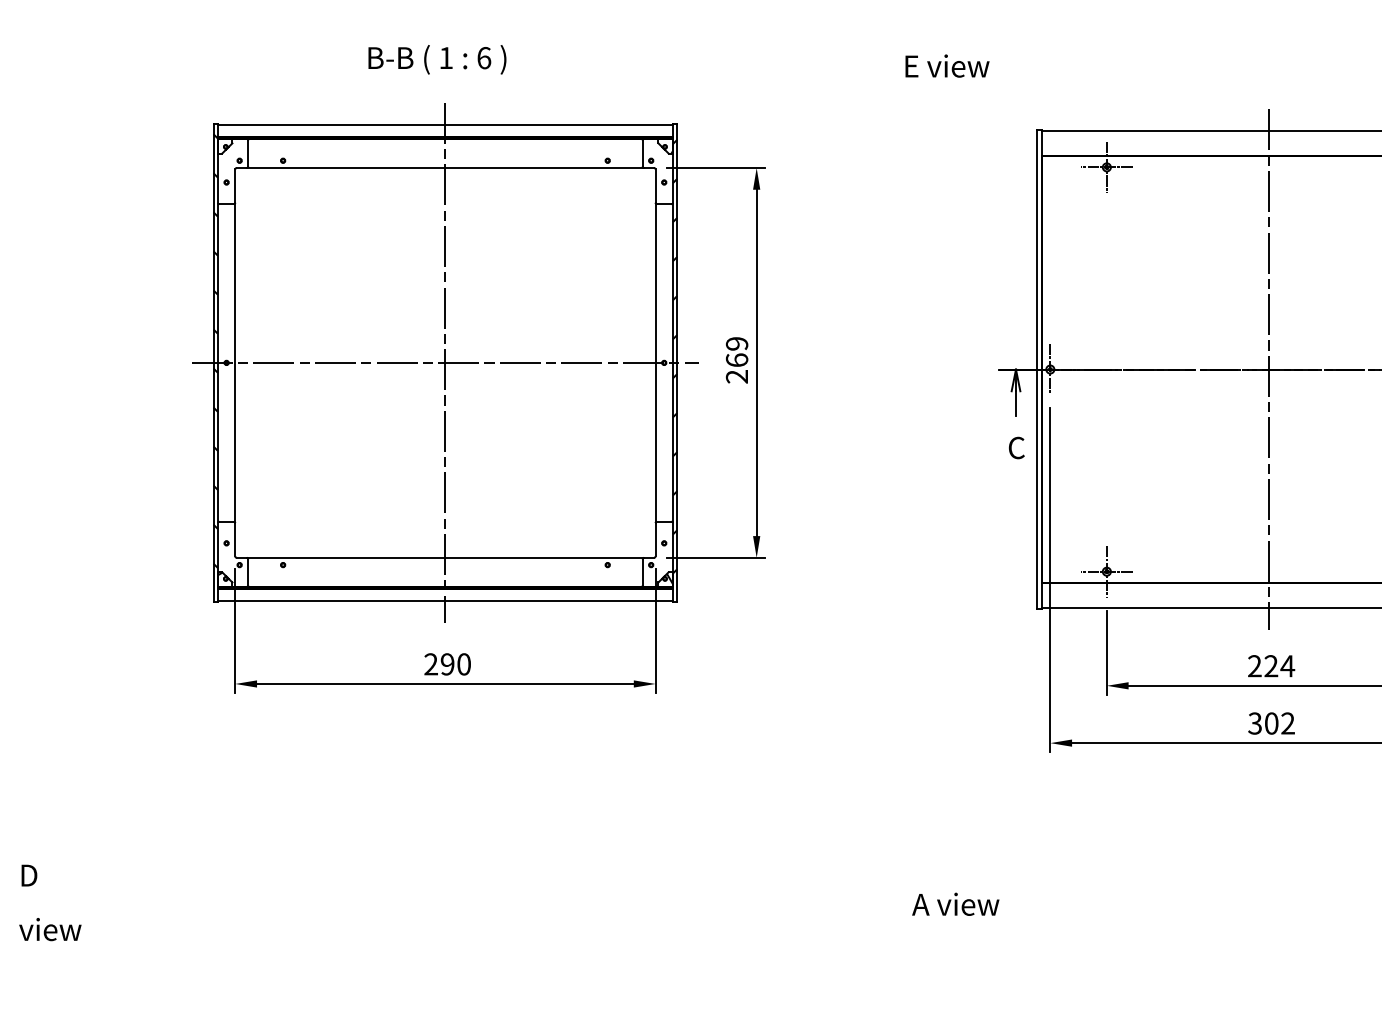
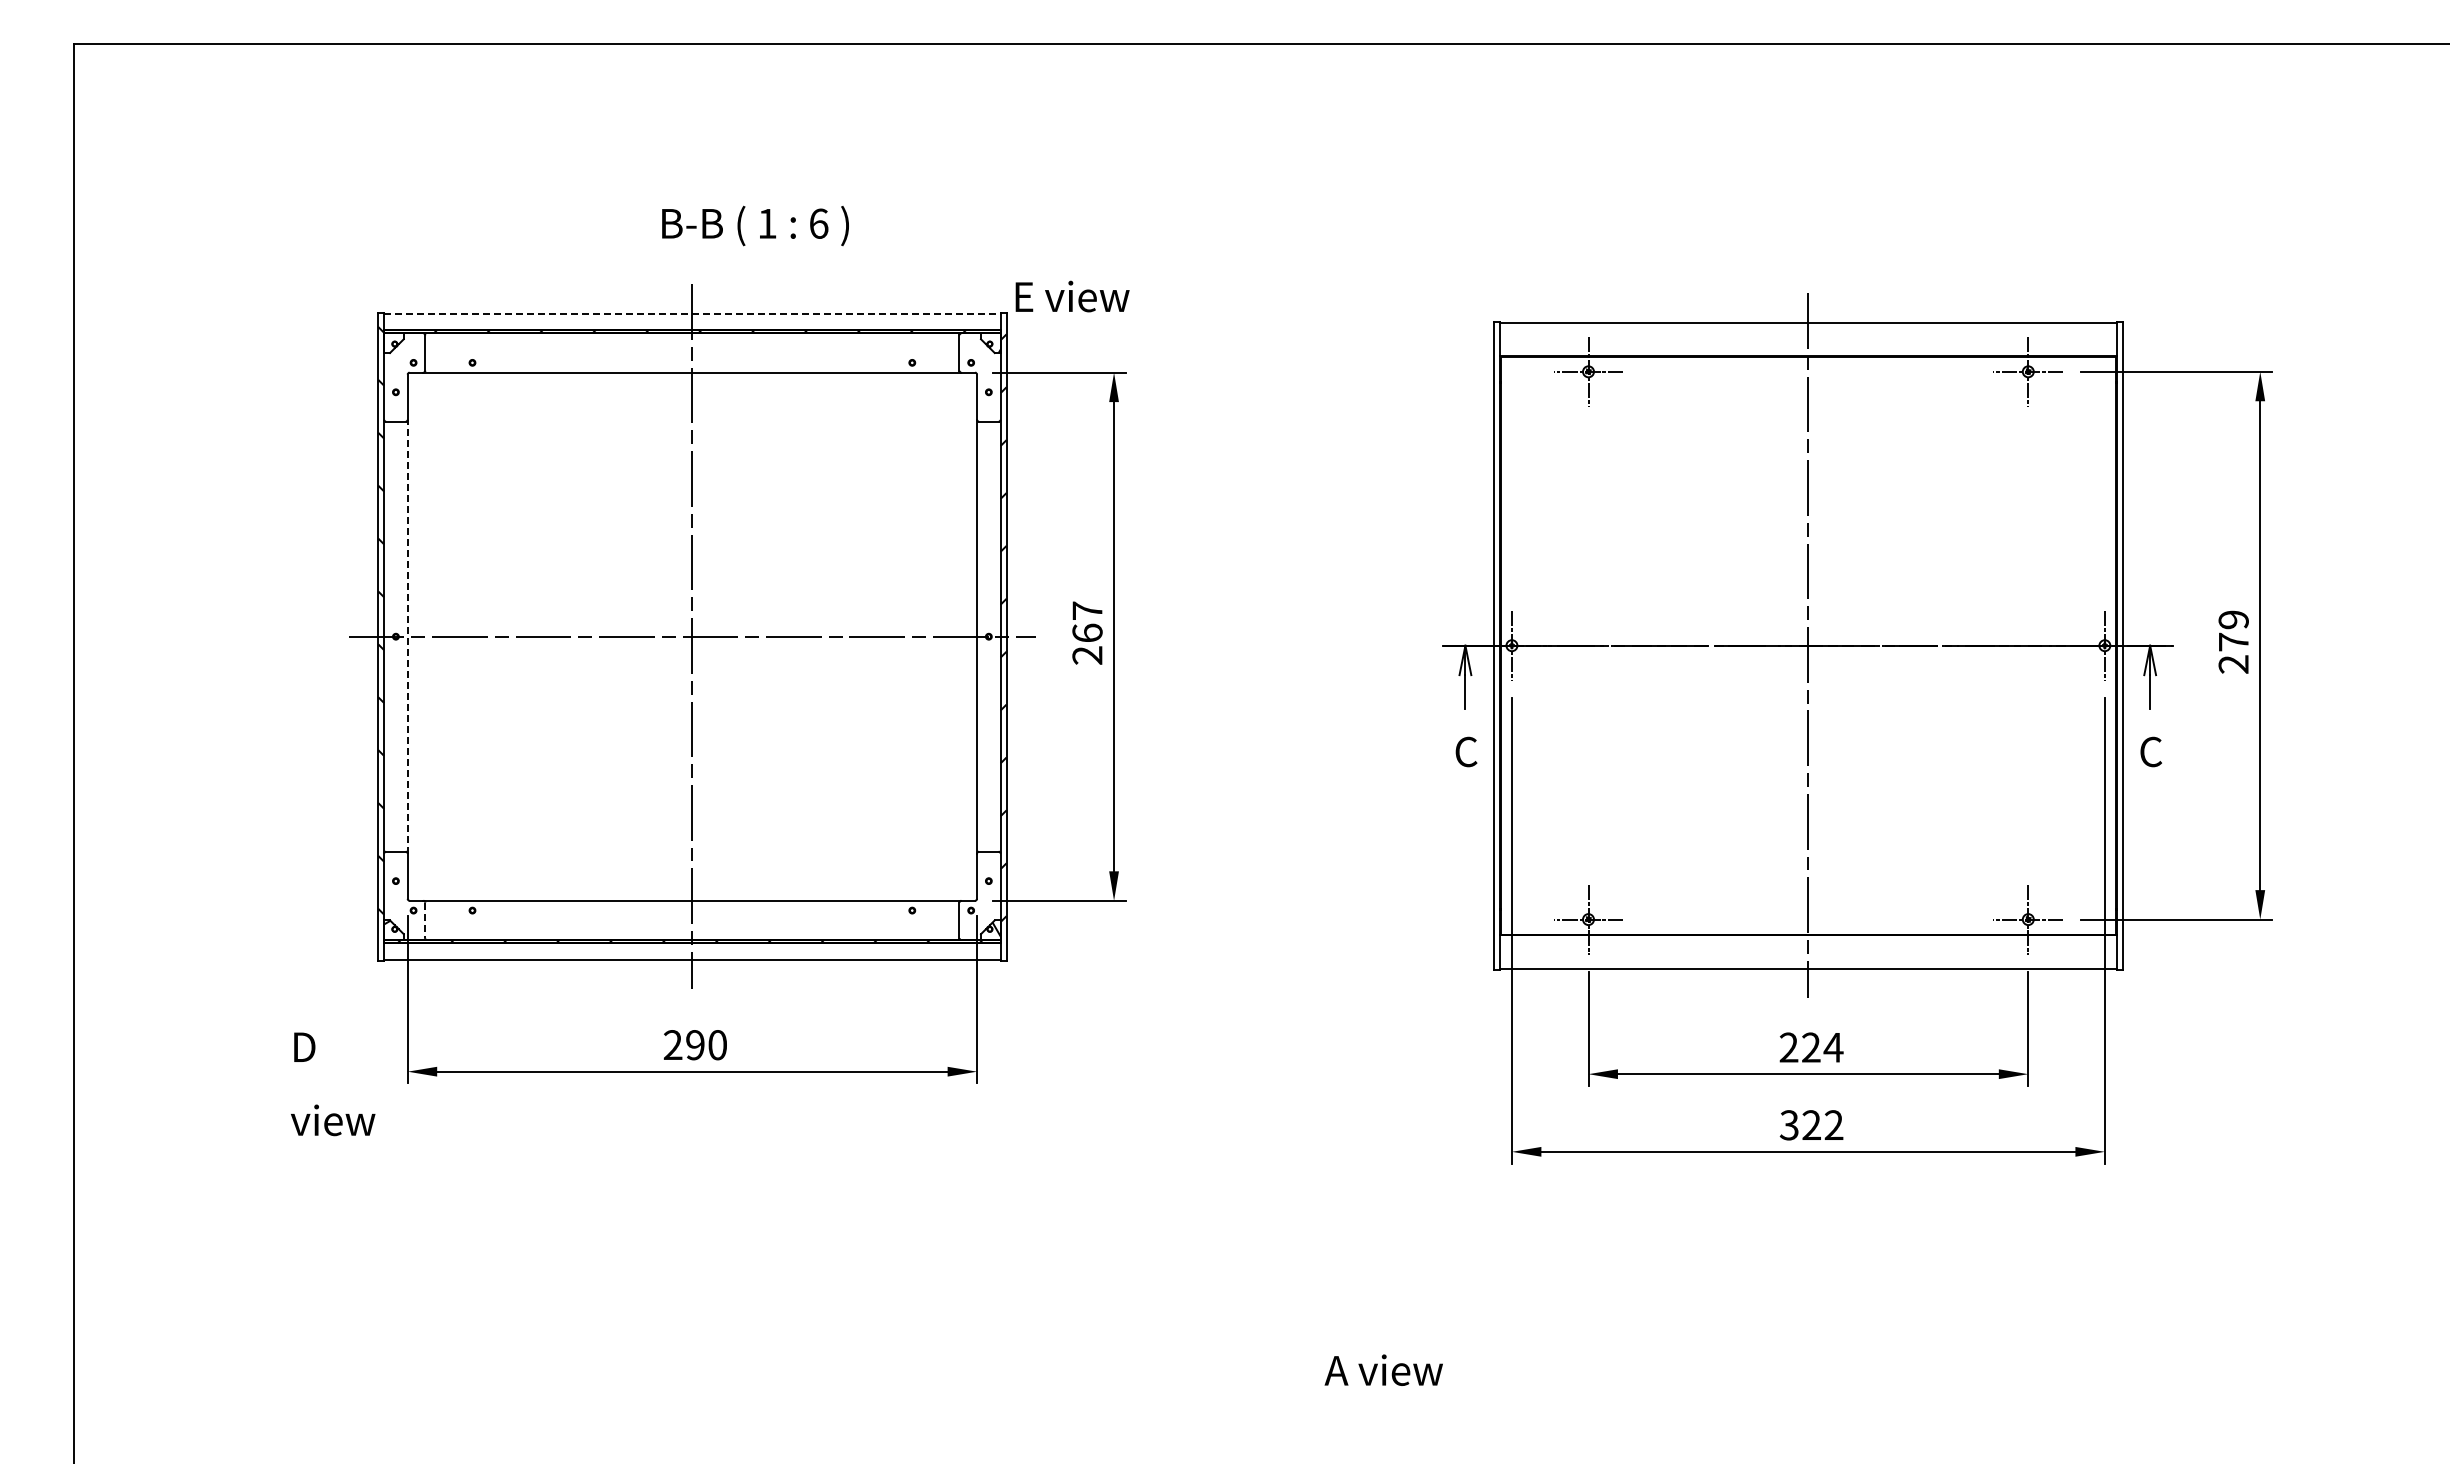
text: (437, 59) -> (755, 225), moved
text: (947, 66) -> (1072, 296), moved
line: (445, 124) -> (692, 313), solid -> dashed
text: (737, 343) -> (1087, 610), 269 -> 267
line: (235, 362) -> (407, 636), solid -> dashed
line: (248, 572) -> (425, 920), solid -> dashed
text: (1271, 723) -> (1811, 1125), 302 -> 322
text: (50, 903) -> (333, 1084), moved

